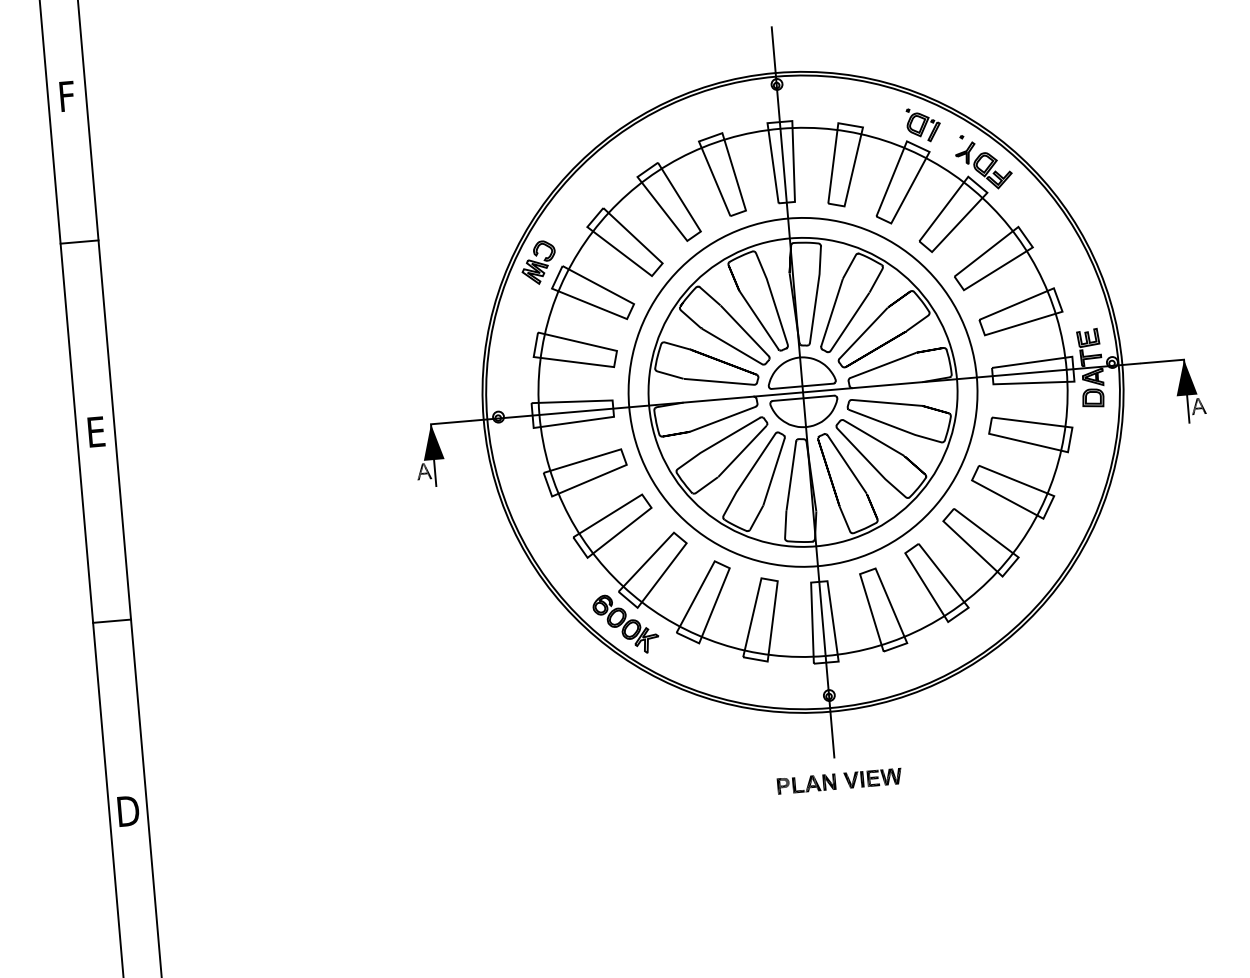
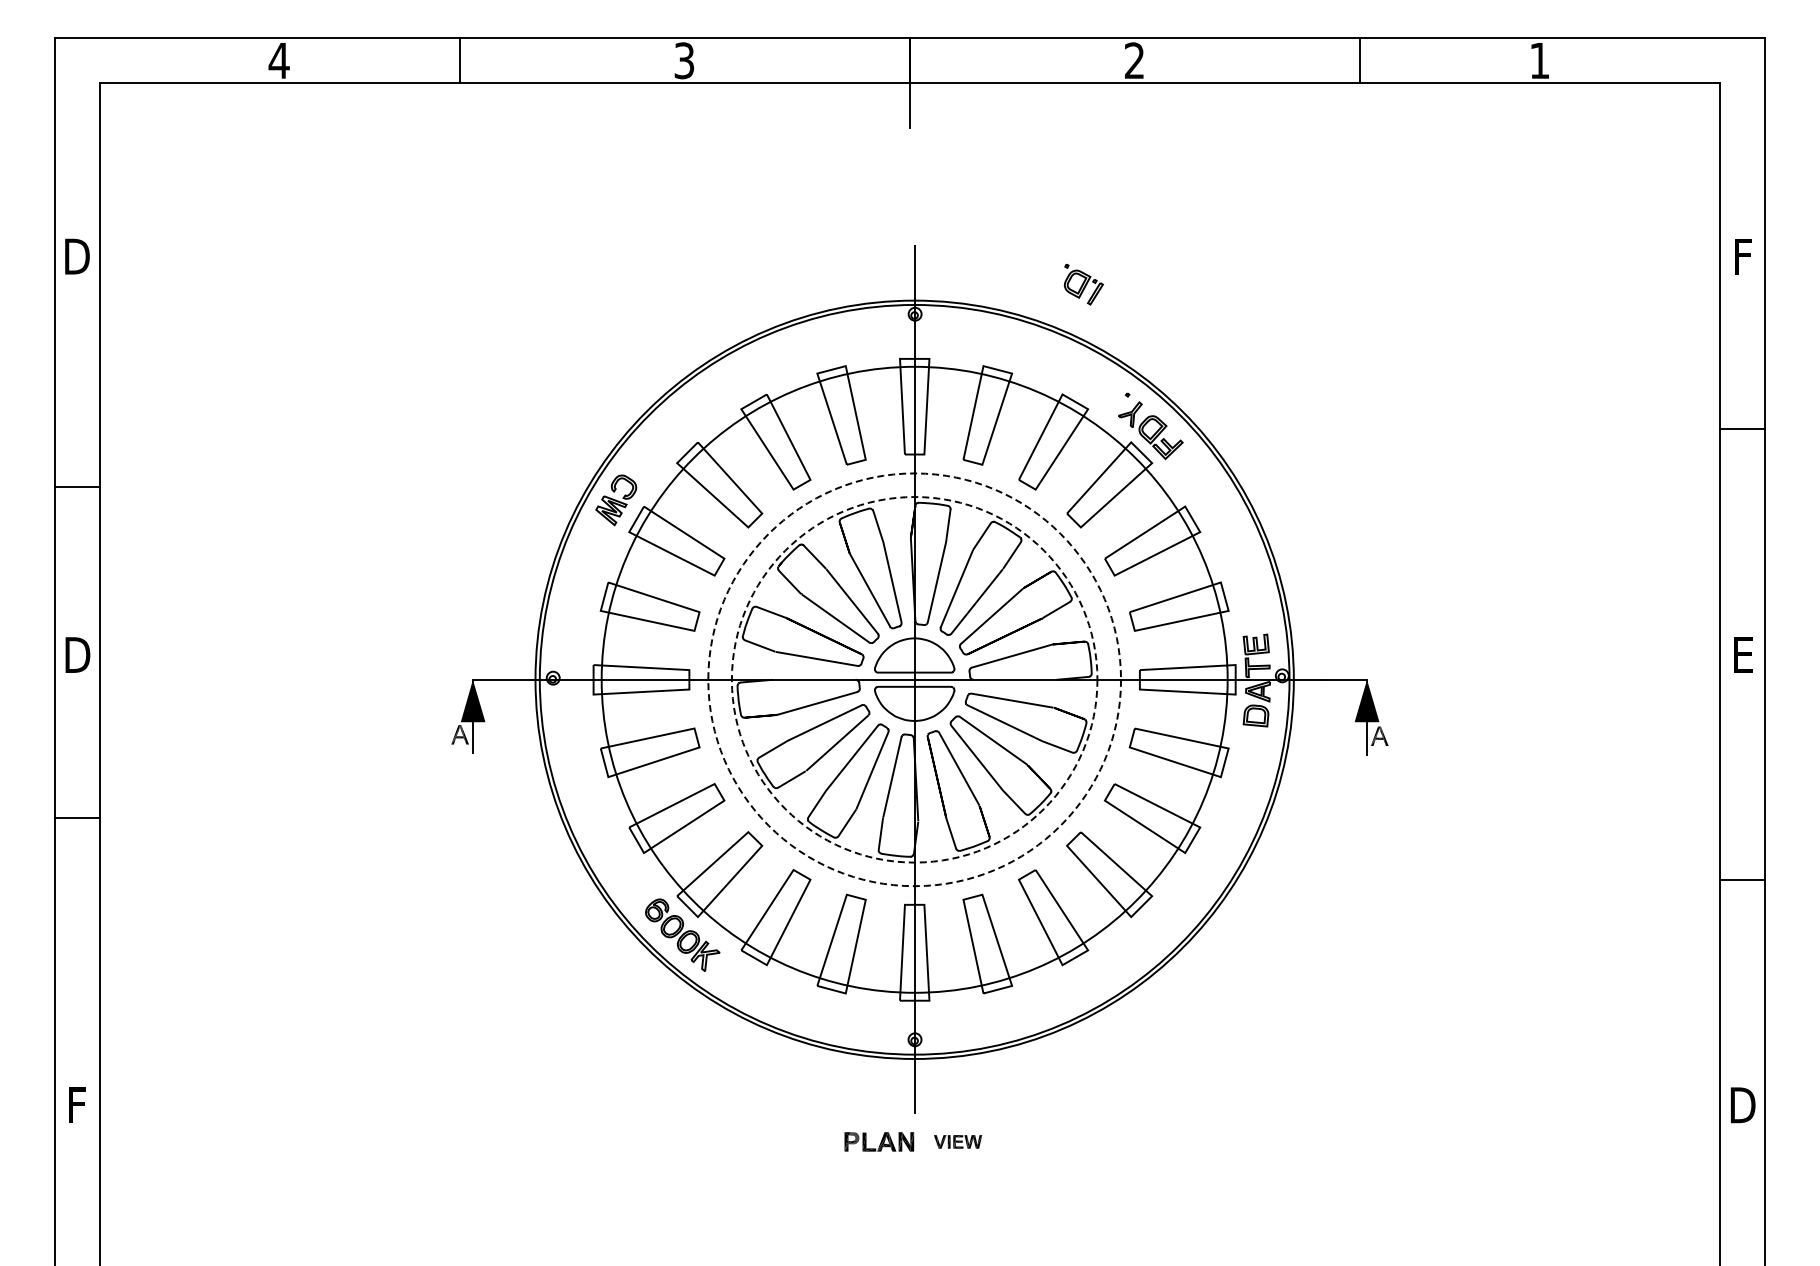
text: (67, 96) -> (77, 256), F -> D
part: (923, 124) -> (1083, 284), moved
line: (79, 242) -> (76, 487), moved
circle: (802, 392) -> (914, 679), solid -> dashed
circle: (802, 392) -> (914, 679), solid -> dashed
text: (96, 431) -> (77, 654), E -> D
line: (111, 621) -> (76, 817), moved
part: (872, 778) -> (957, 1141), size x0.7
text: (128, 811) -> (77, 1105), D -> F

